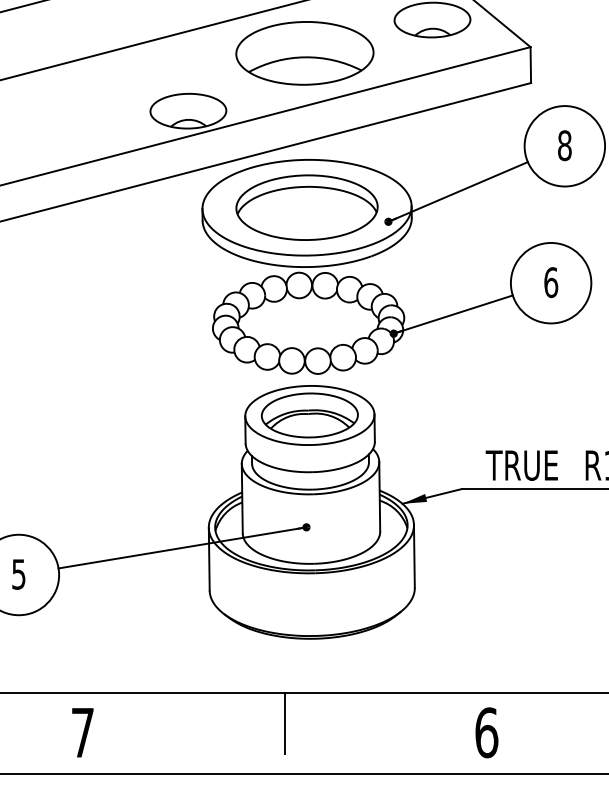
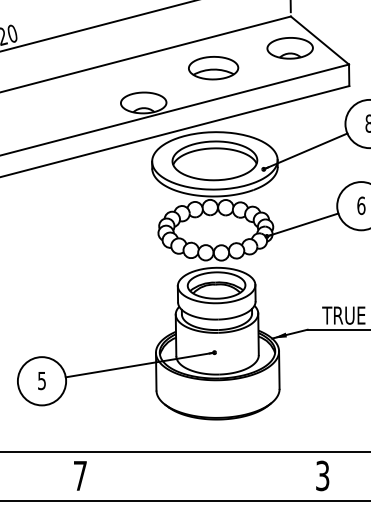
part: (304, 52) -> (213, 67), size x0.6
line: (284, 723) -> (201, 470), removed
text: (486, 732) -> (322, 475), 6 -> 3

